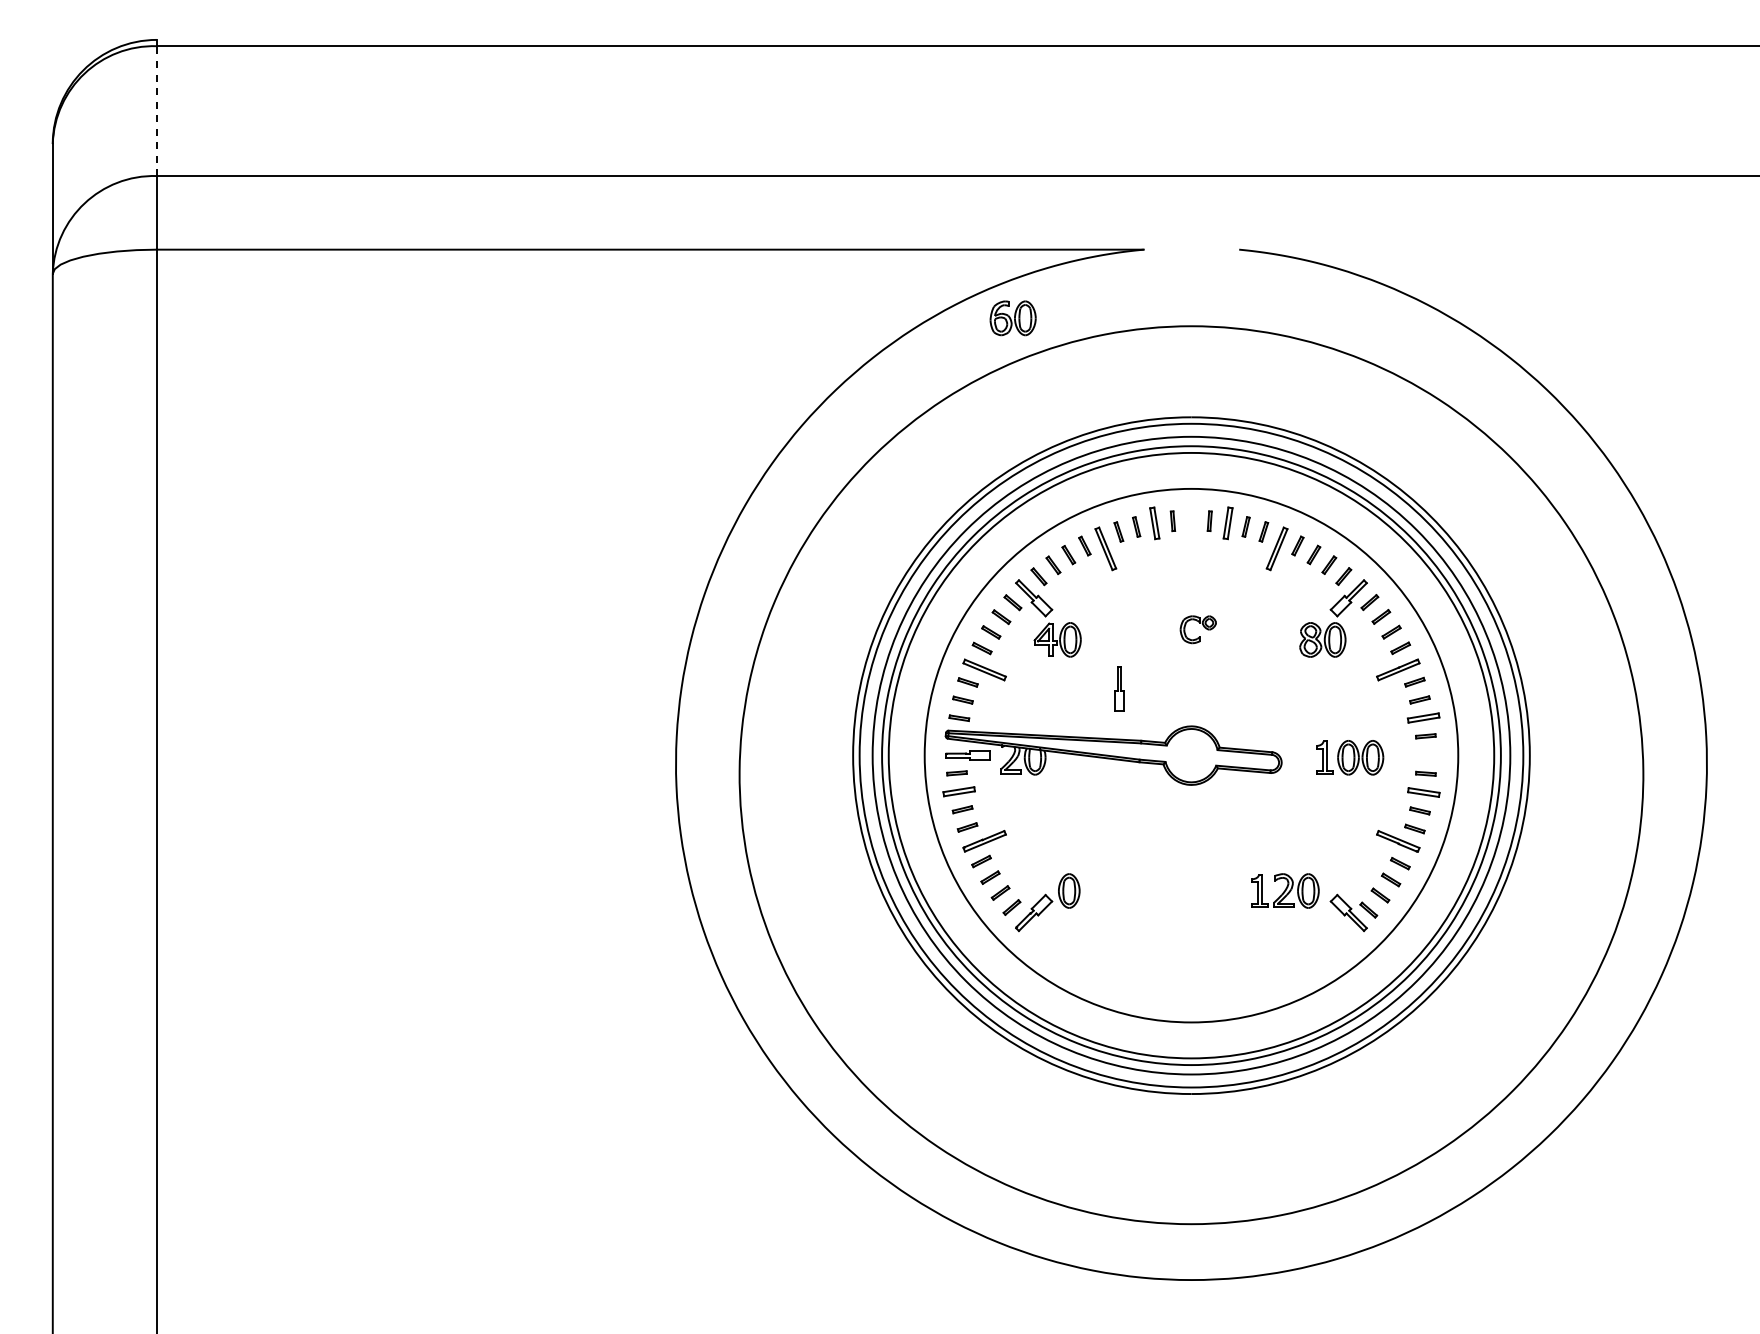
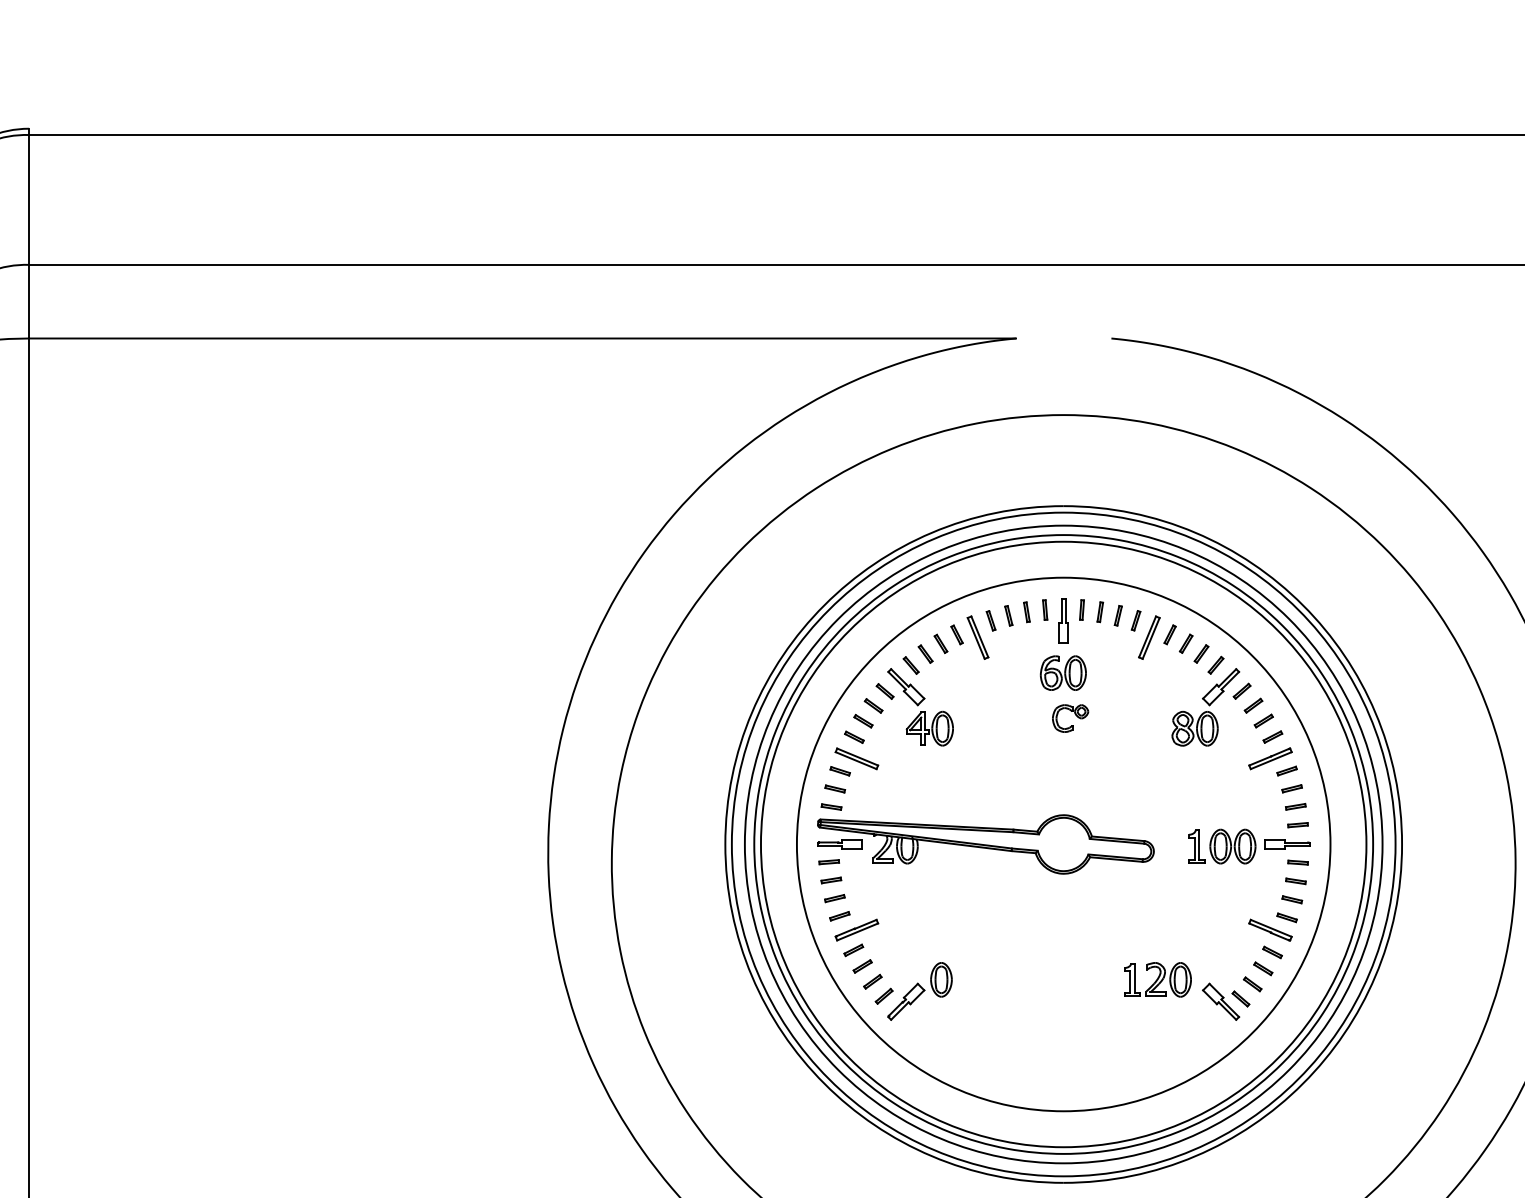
line: (156, 111) -> (28, 200), dashed -> solid
part: (1012, 318) -> (1062, 673), moved
part: (1154, 523) -> (1026, 612), size x0.62
part: (1227, 523) -> (1099, 612), size x0.62
part: (1119, 688) -> (1063, 620), moved
part: (1423, 717) -> (1295, 806), size x0.62
part: (1414, 755) -> (1286, 844), added
part: (958, 791) -> (830, 880), size x0.62
part: (1423, 792) -> (1295, 881), size x0.62

